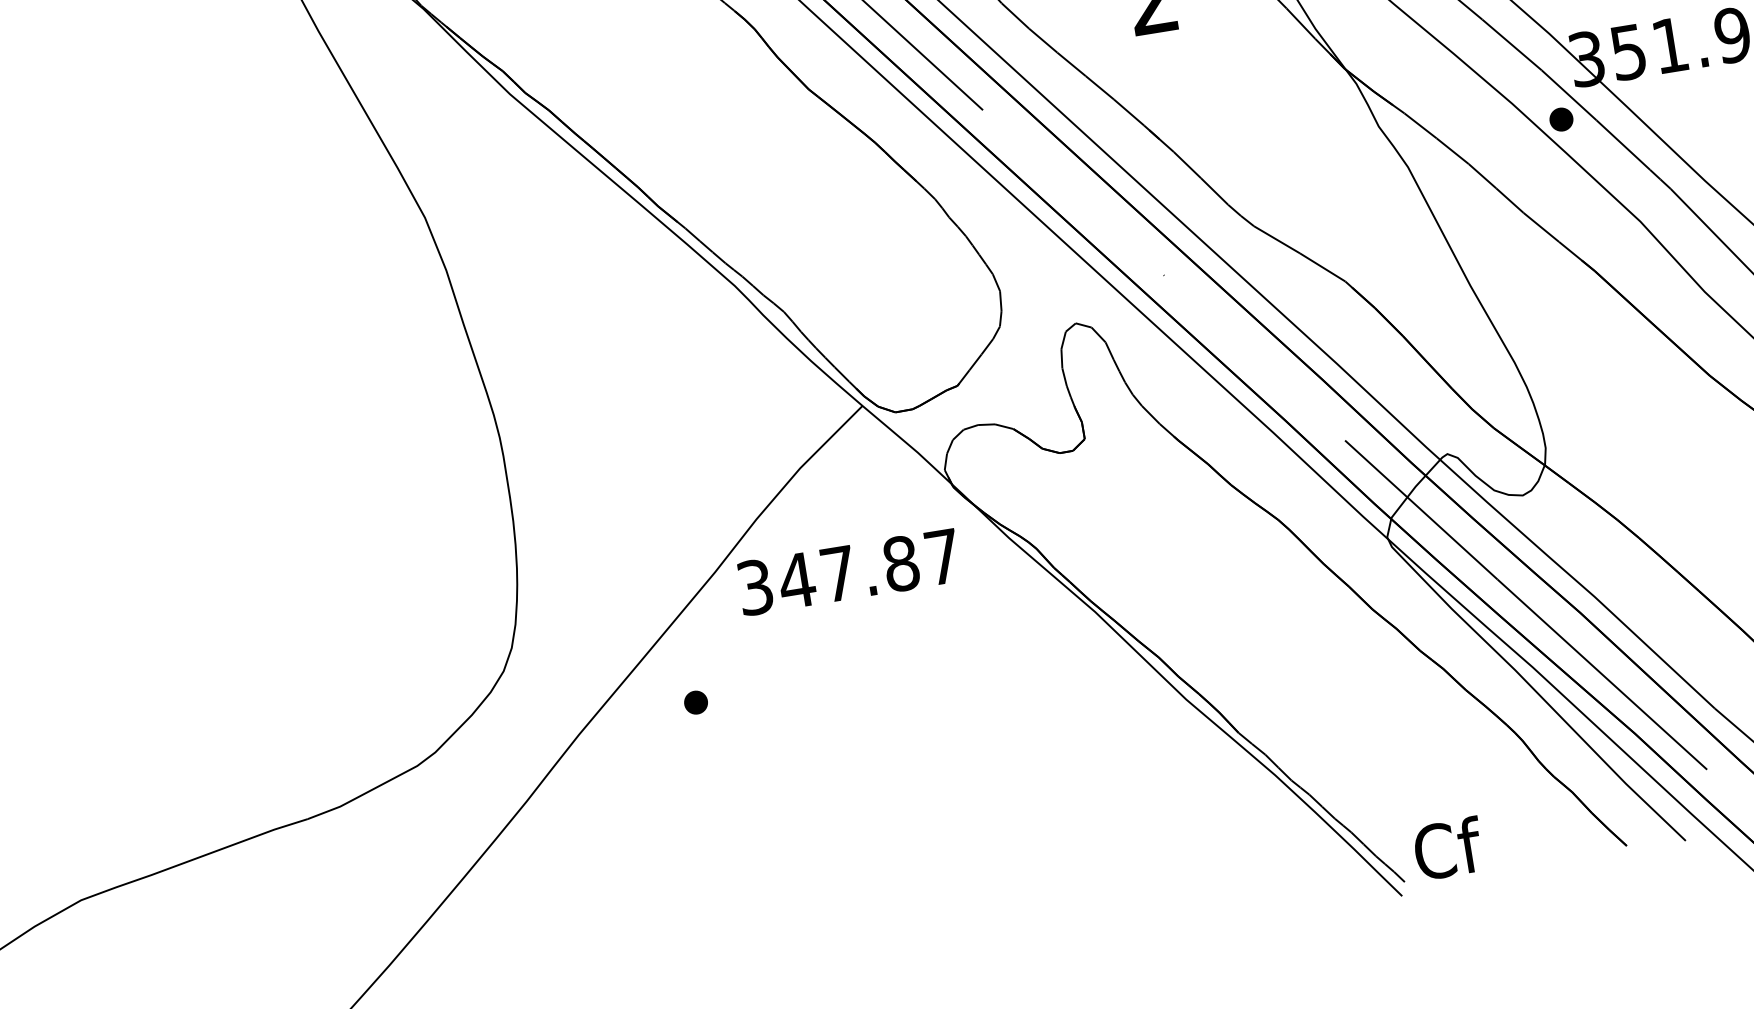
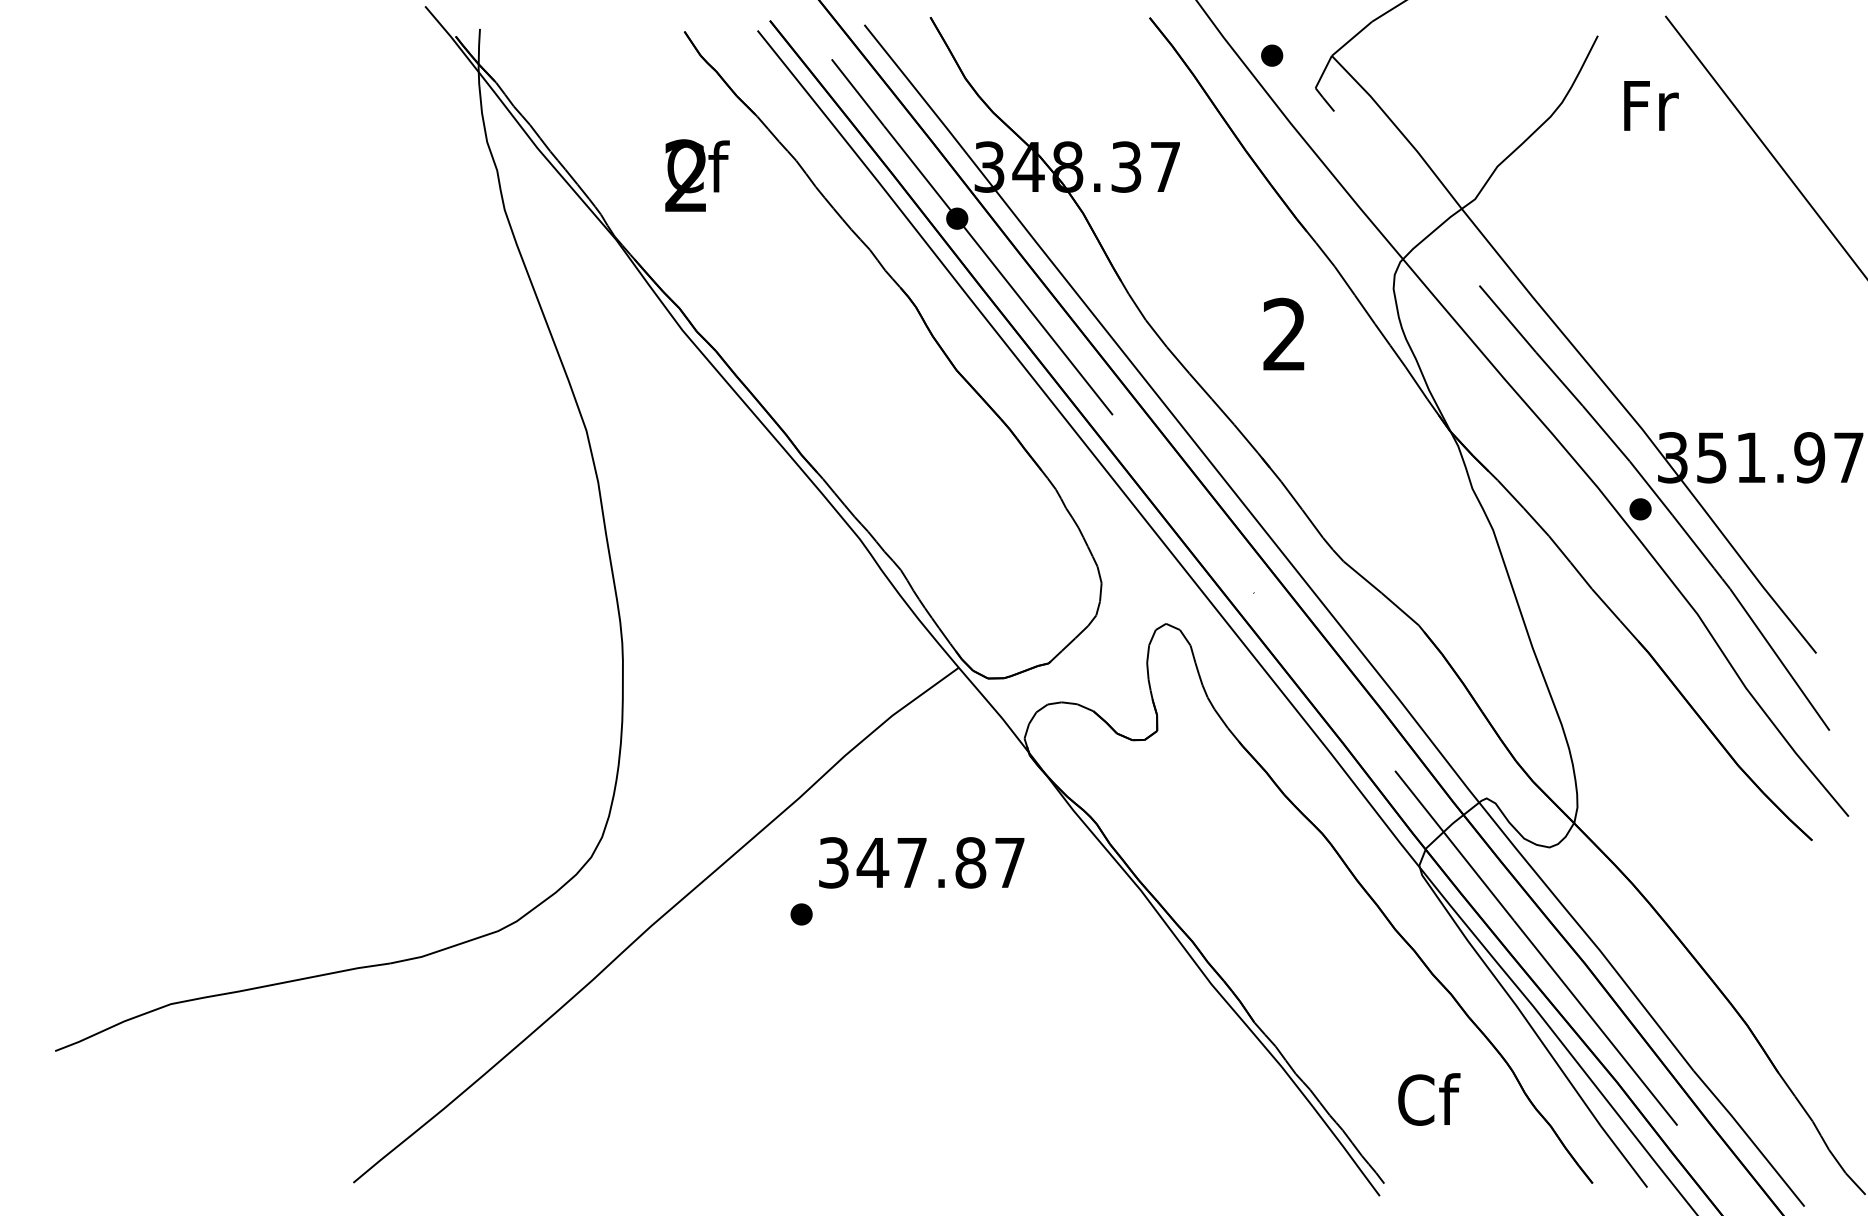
text: (848, 571) -> (921, 862), moved
part: (695, 702) -> (801, 914), moved
text: (1448, 848) -> (1429, 1099), moved

